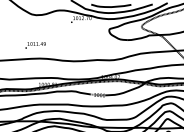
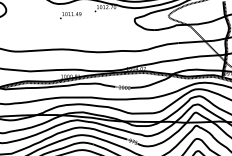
text: (35, 45) -> (70, 15), moved

